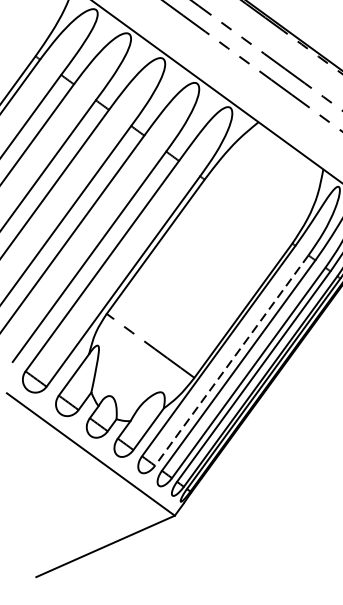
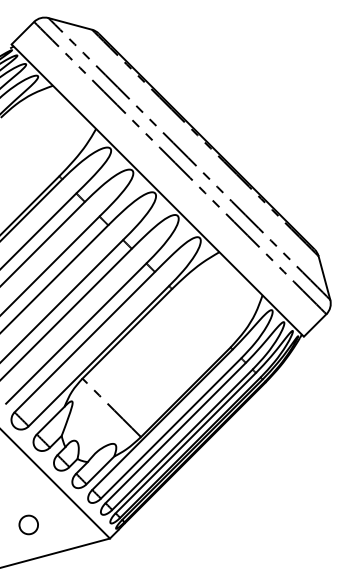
line: (230, 360) -> (170, 428), dashed -> solid
part: (66, 514) -> (28, 524), added

